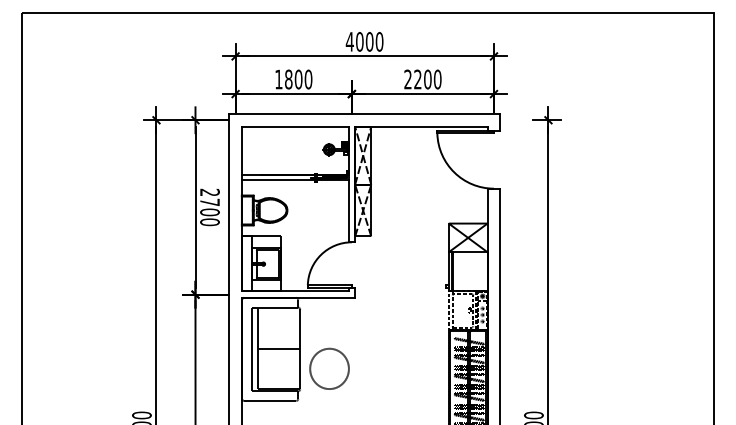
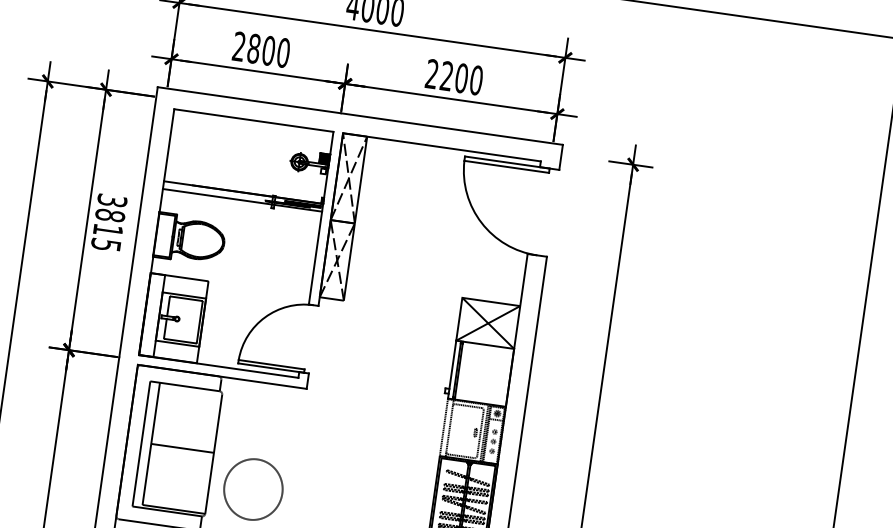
text: (278, 79) -> (238, 46), 1800 -> 2800
text: (209, 207) -> (108, 223), 2700 -> 3815

